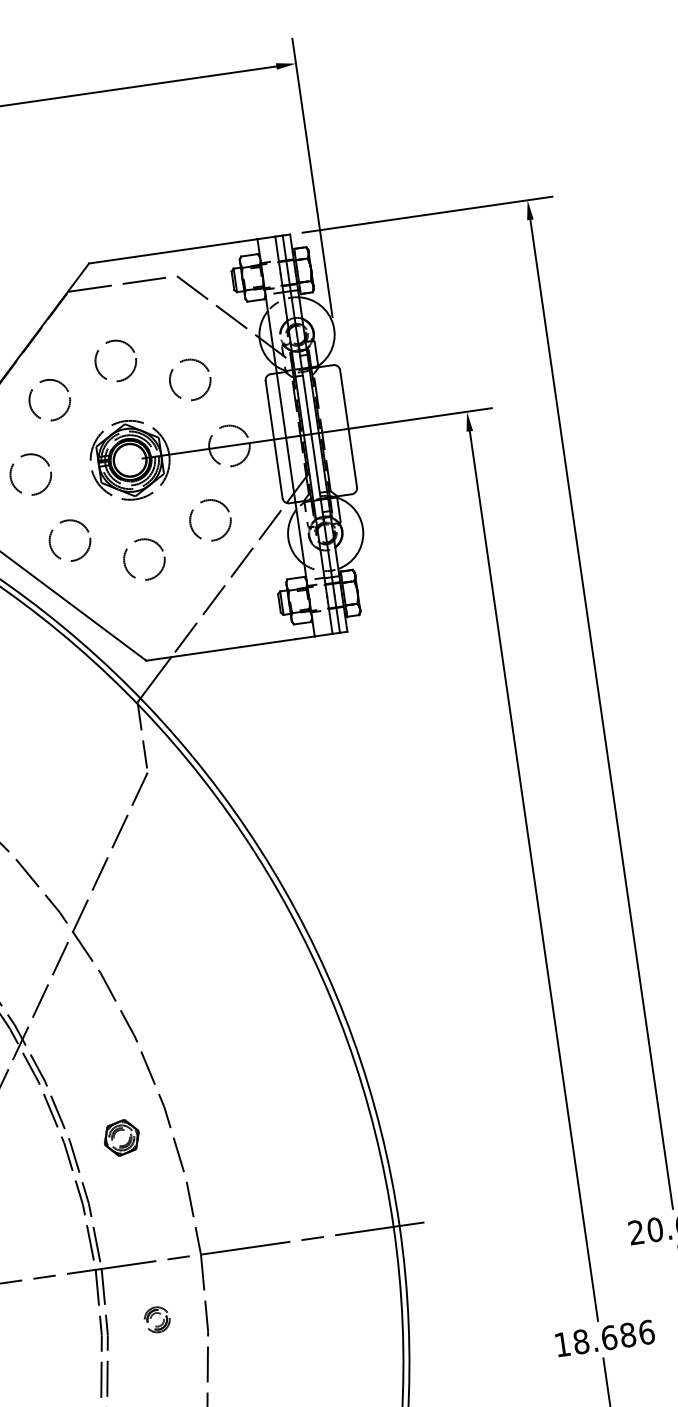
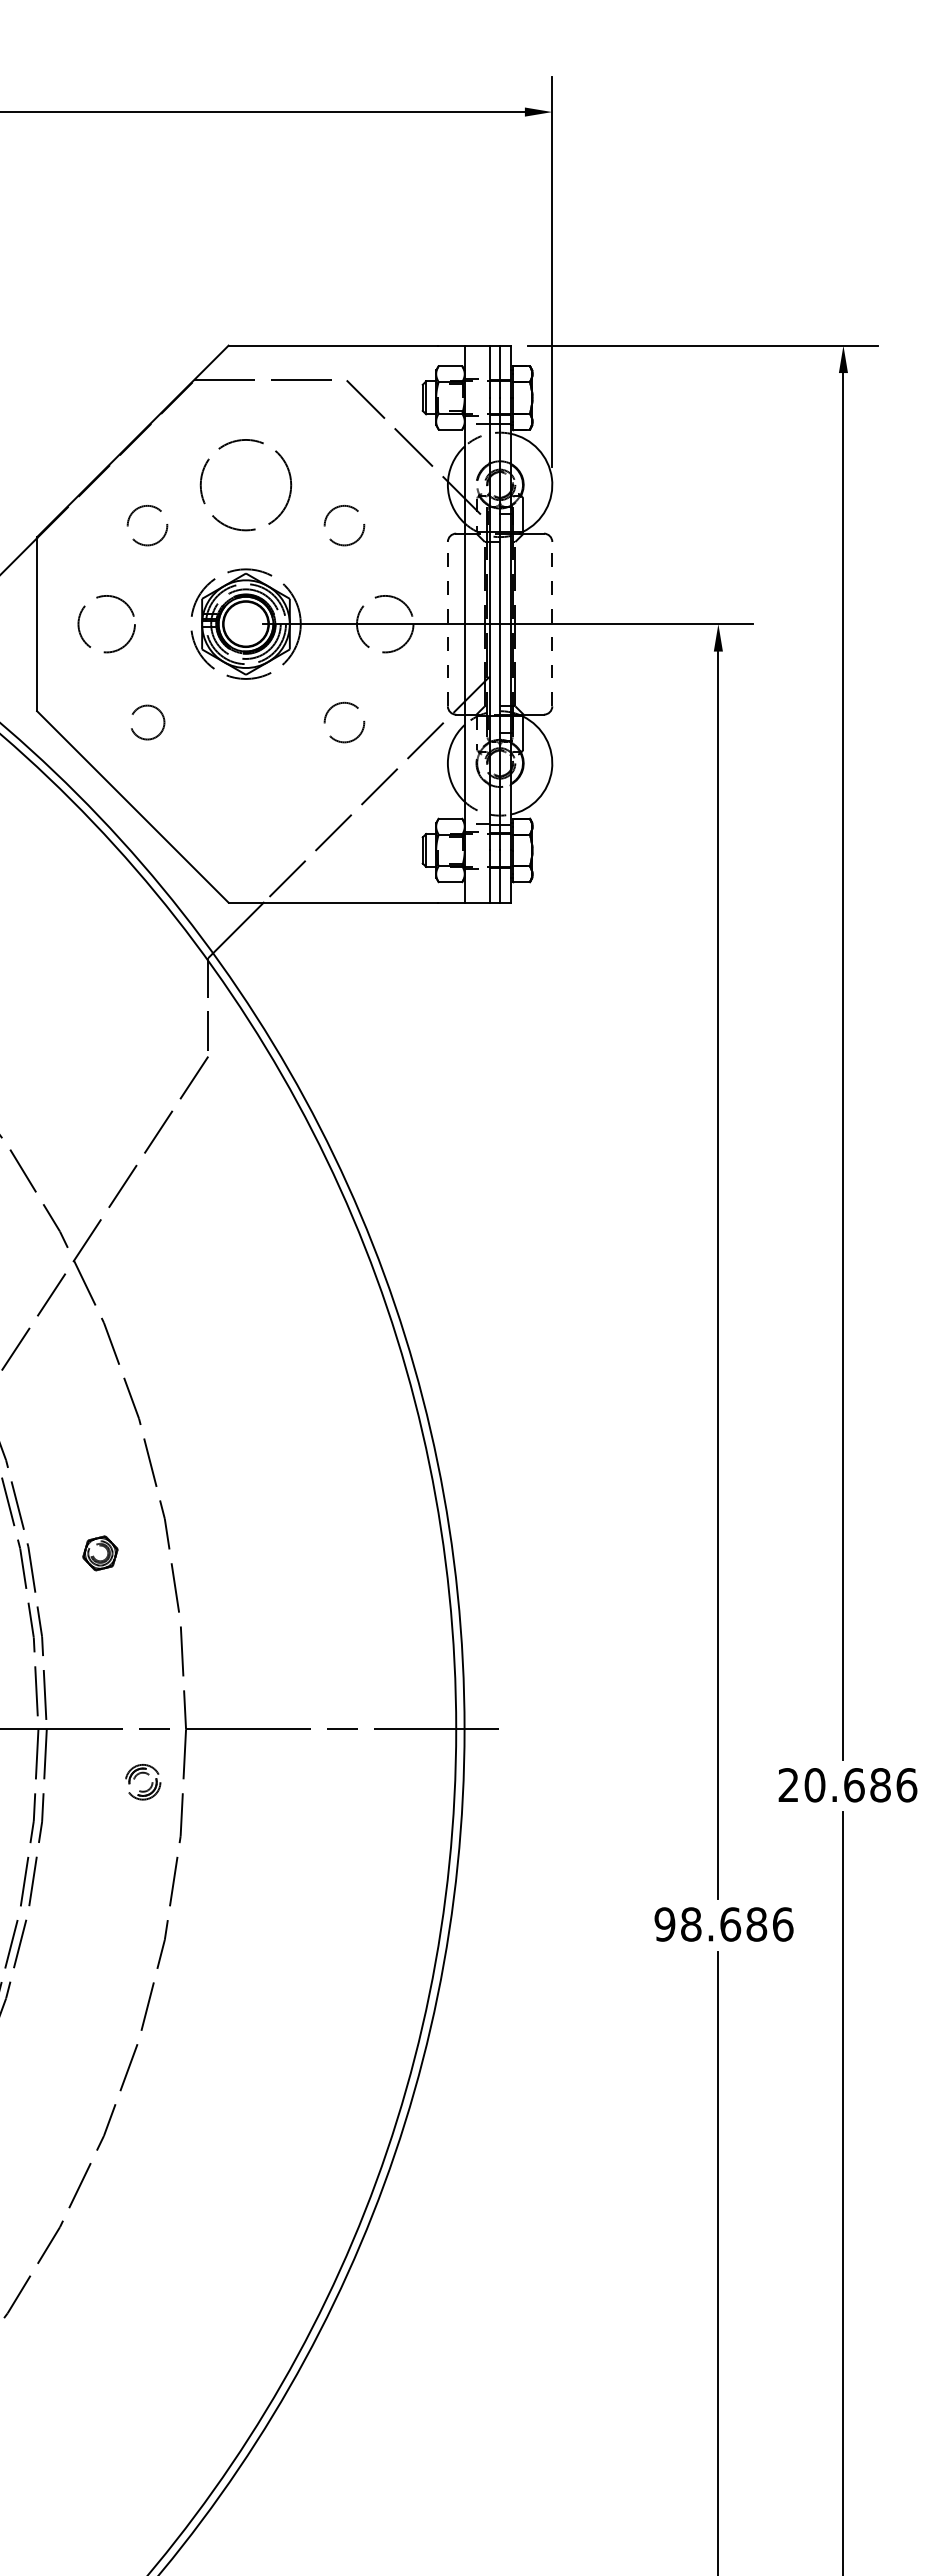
circle: (115, 360) -> (245, 484), size x1.6
circle: (190, 379) -> (344, 525), size x0.7
circle: (49, 400) -> (147, 525), size x0.7
line: (348, 428) -> (552, 623), solid -> dashed
line: (273, 439) -> (447, 623), solid -> dashed
circle: (210, 520) -> (344, 722), size x0.7
circle: (70, 540) -> (147, 722), size x0.6
circle: (144, 559) -> (245, 763), removed
part: (121, 1138) -> (100, 1553), size x0.7
part: (162, 1322) -> (149, 1787), moved
text: (562, 1344) -> (664, 1924), 18.686 -> 98.686

